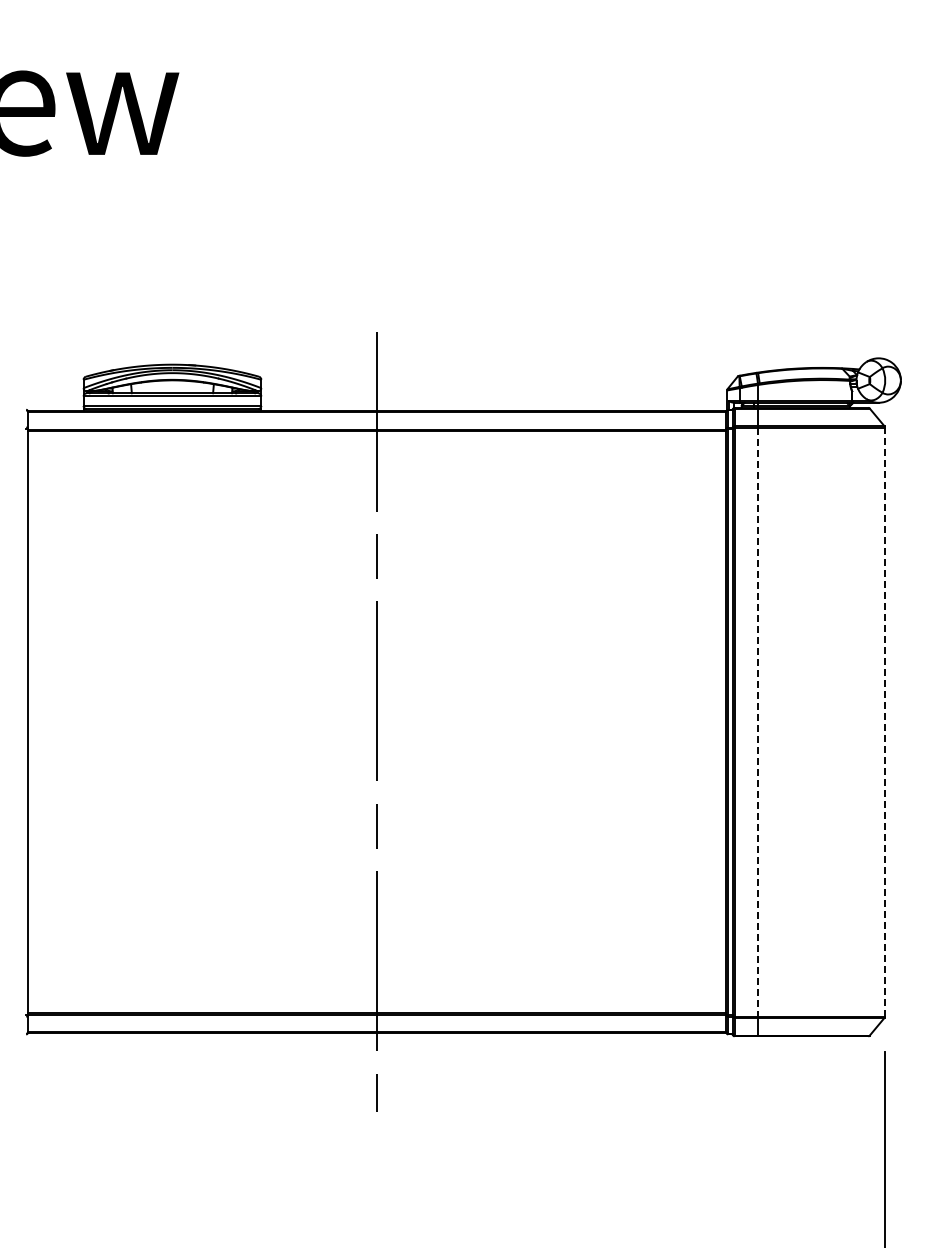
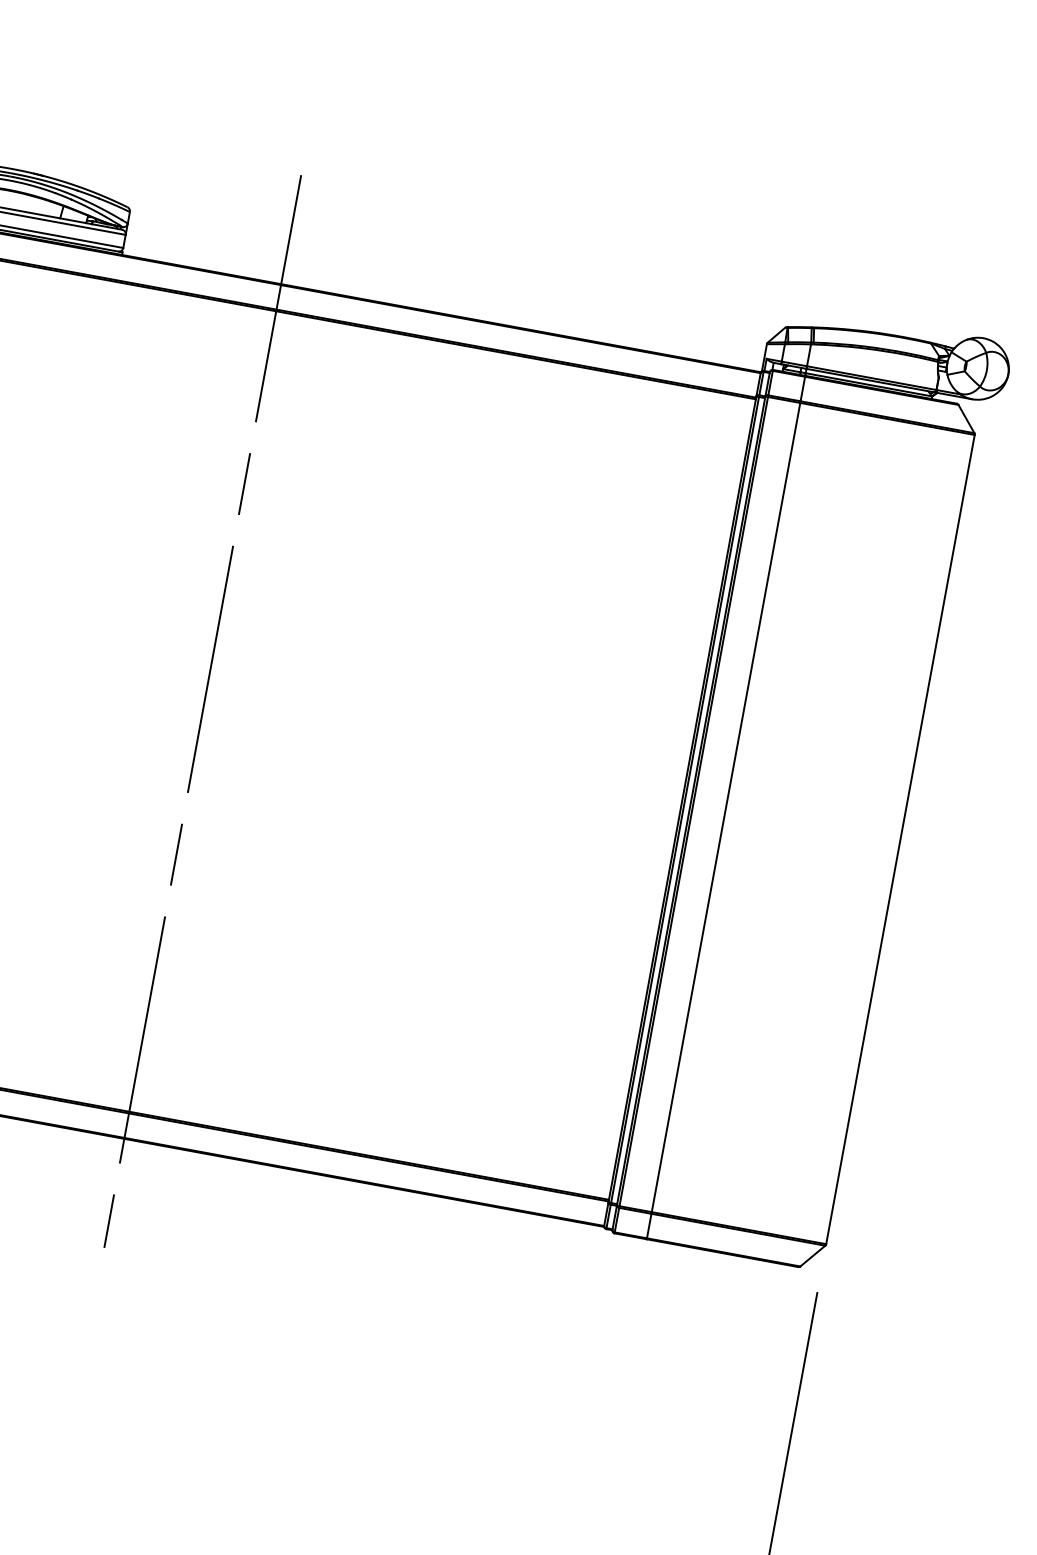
line: (885, 721) -> (901, 838), dashed -> solid
line: (758, 722) -> (726, 808), dashed -> solid

